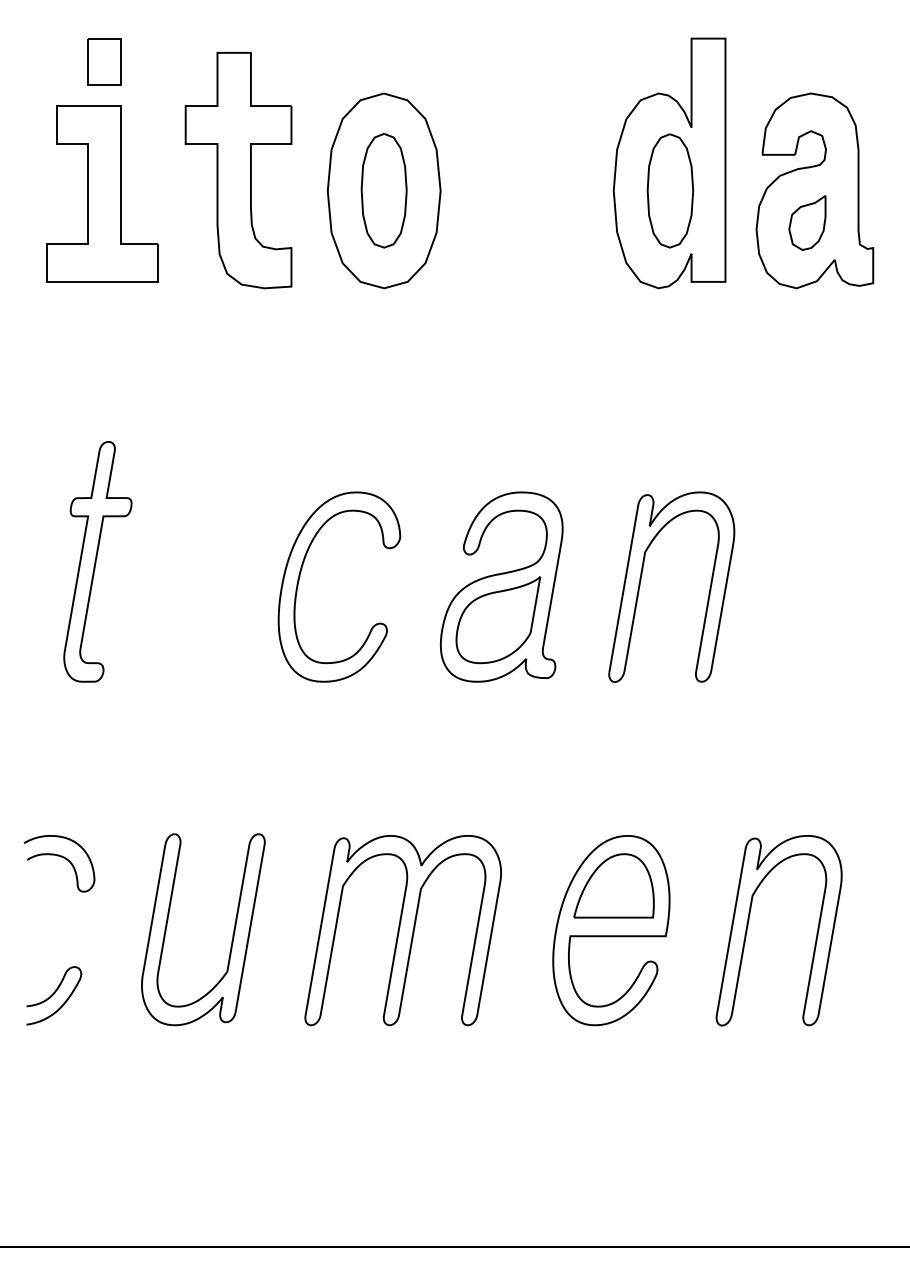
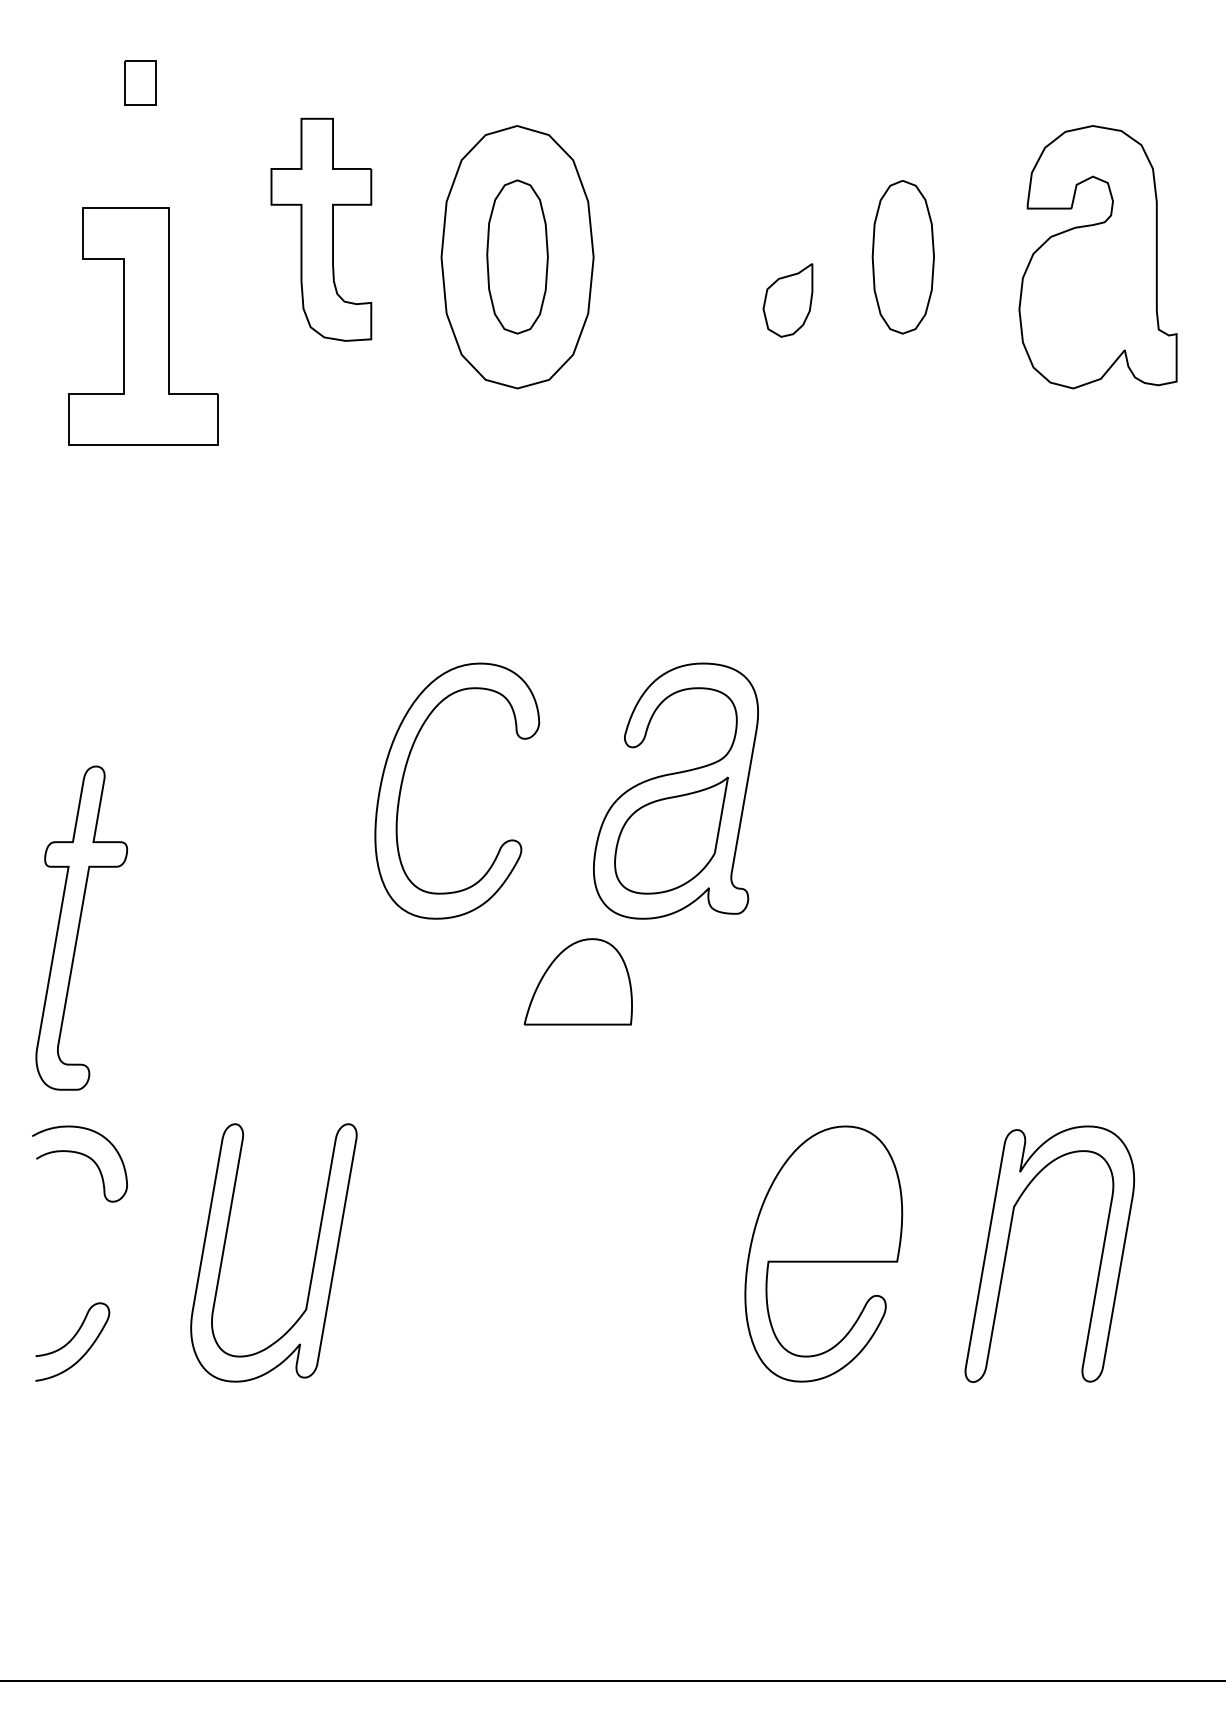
part: (104, 61) -> (140, 82), size x0.7
part: (669, 163) -> (902, 220), removed
part: (238, 170) -> (321, 229), size x0.7
part: (102, 194) -> (143, 326), moved
part: (807, 223) -> (787, 300), moved
part: (97, 561) -> (81, 927), moved
part: (640, 582) -> (863, 785), removed
part: (613, 885) -> (577, 981), moved
part: (402, 930) -> (542, 1253), removed

